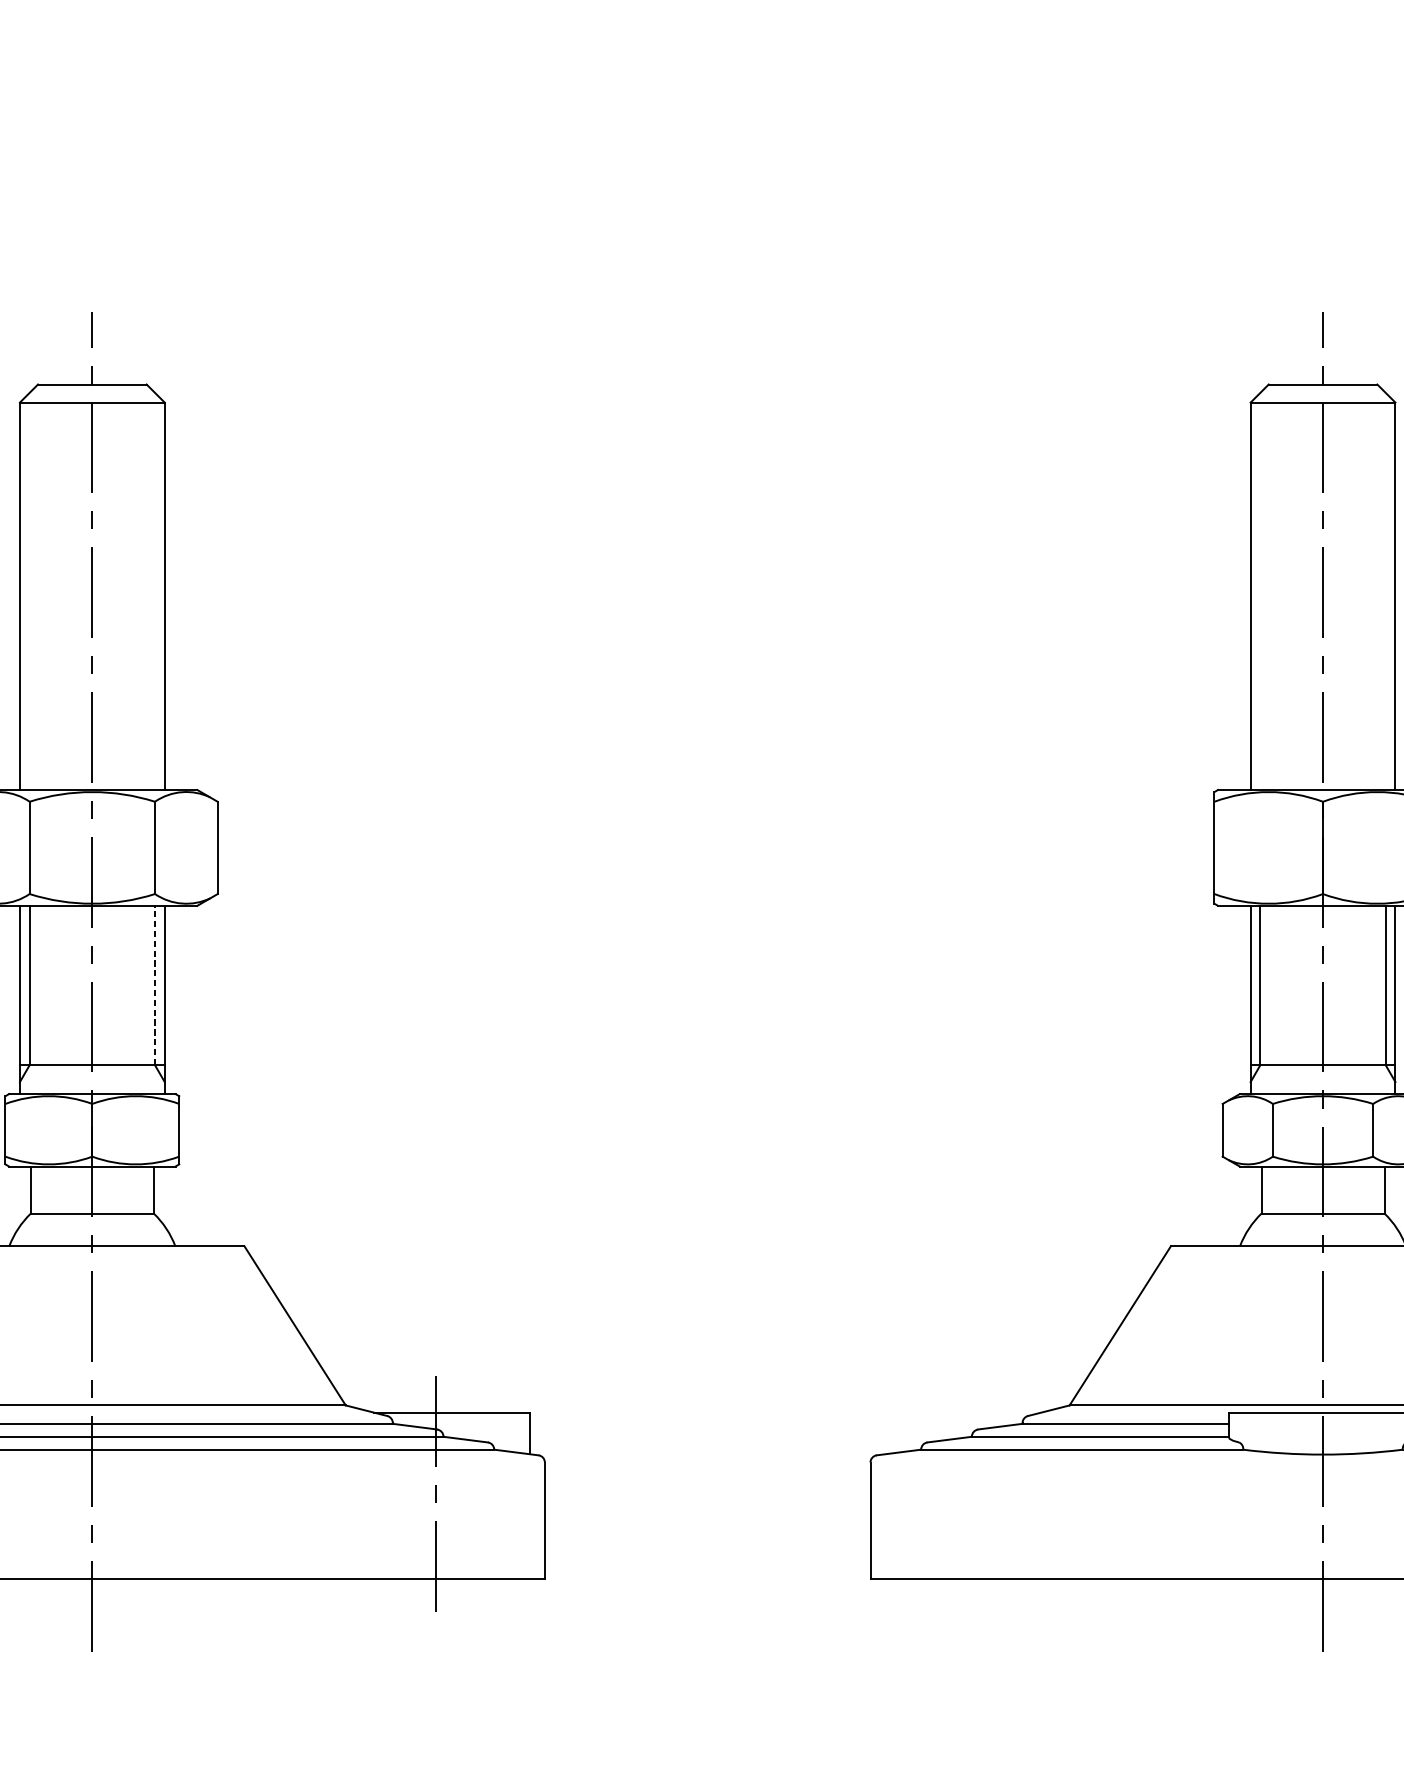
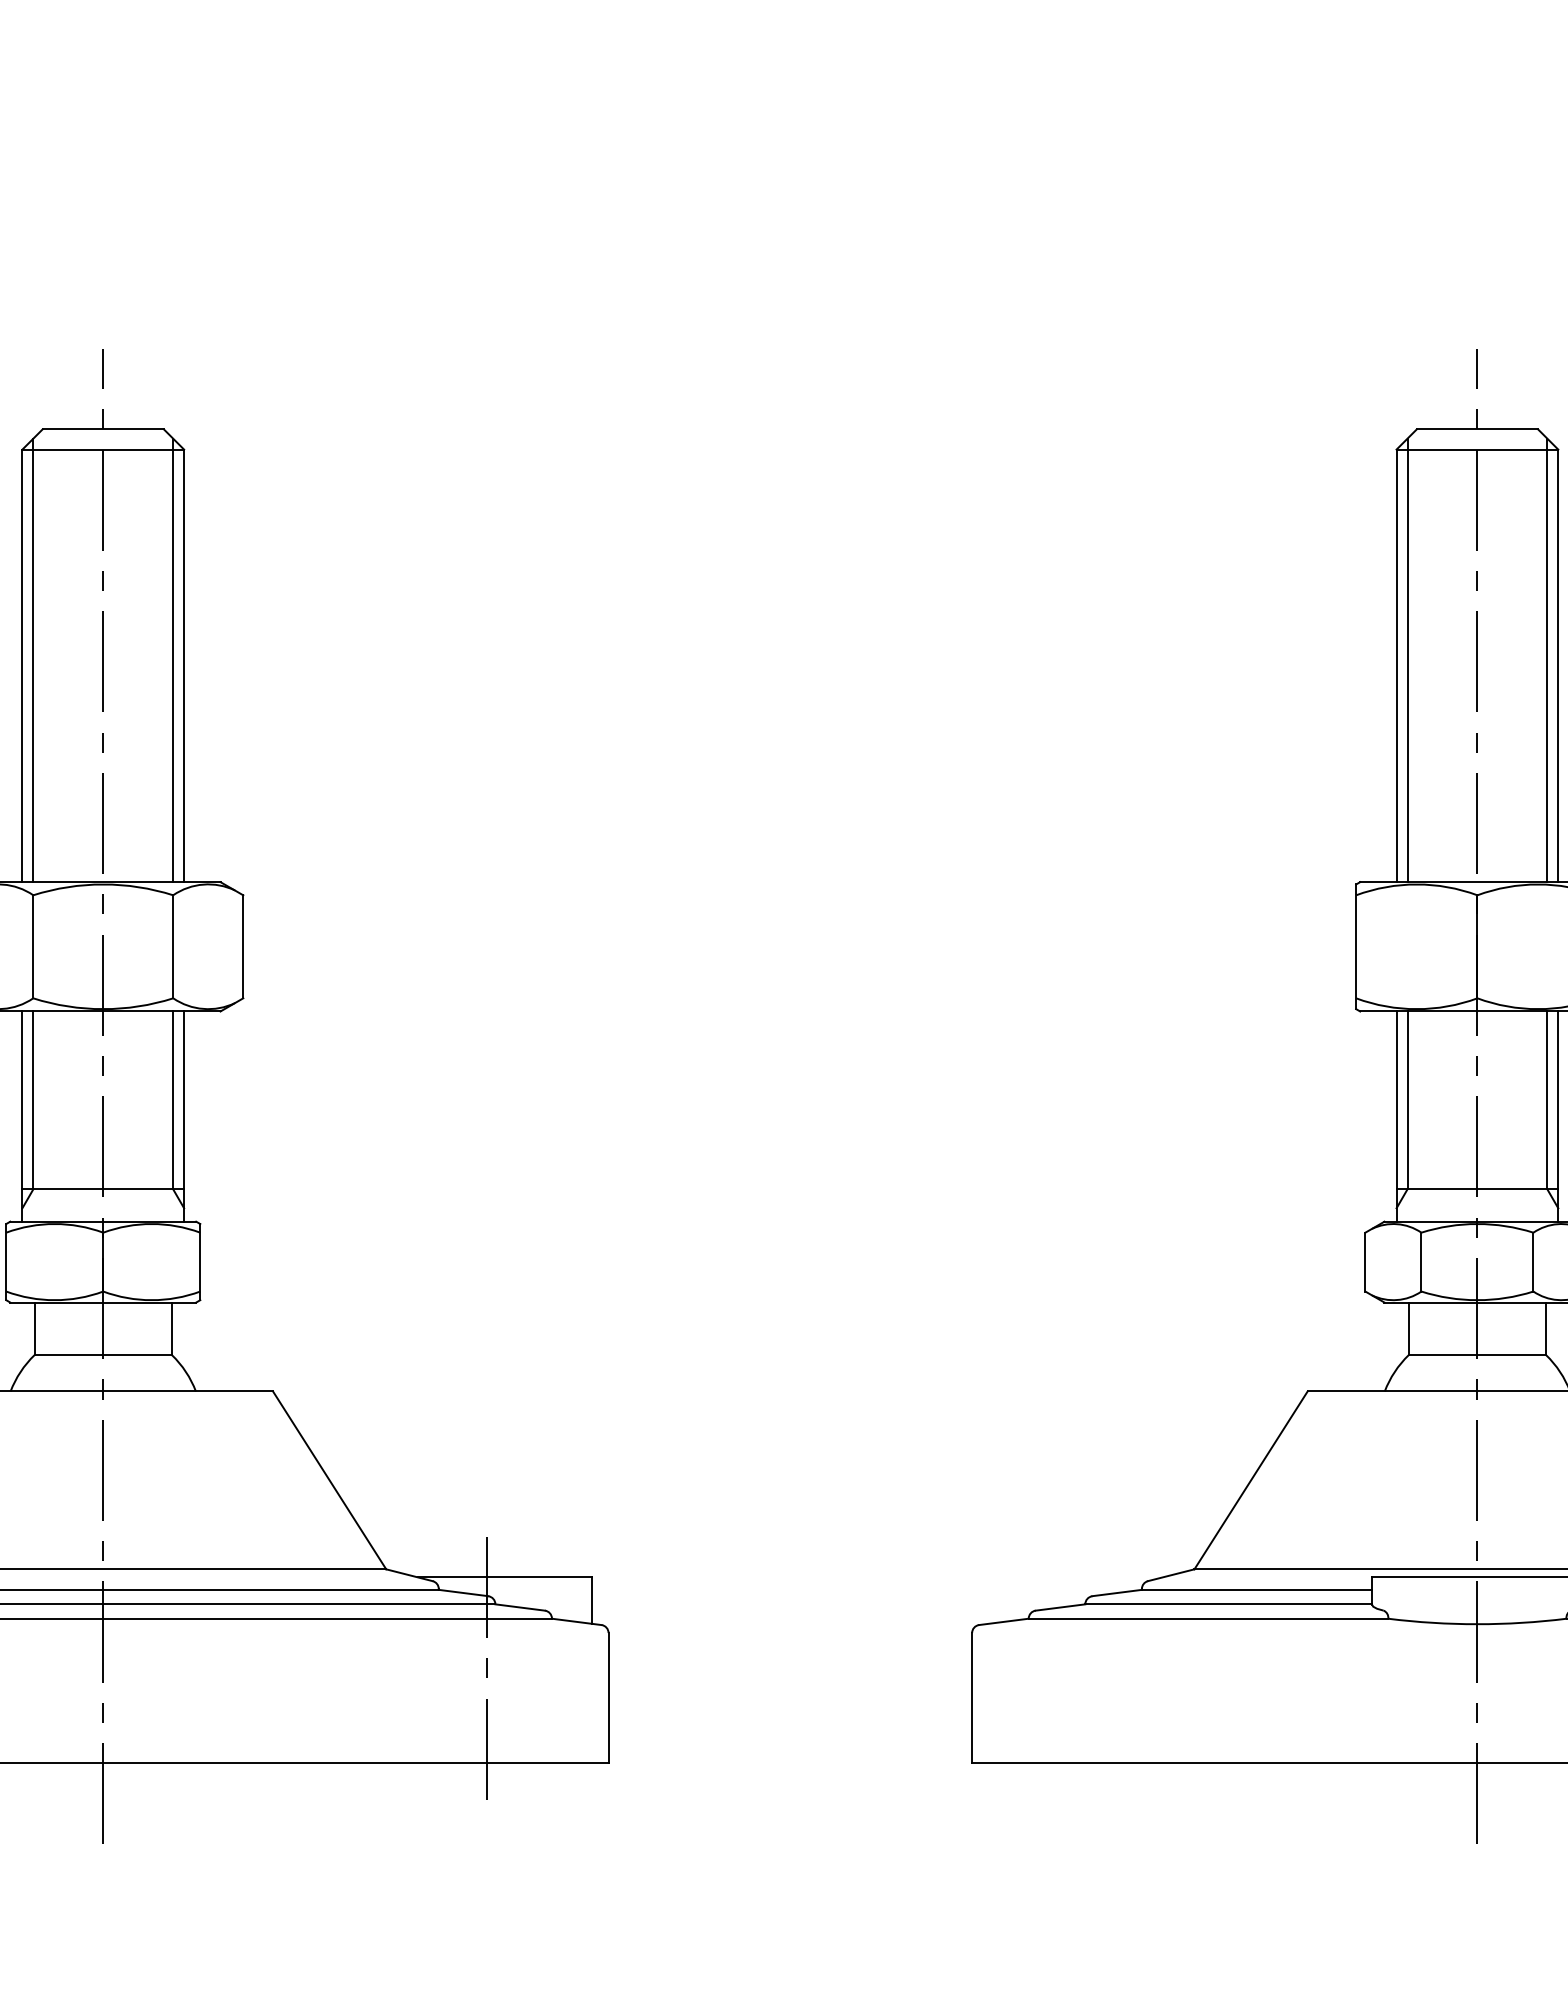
line: (29, 591) -> (33, 660), added
line: (155, 591) -> (173, 660), added
line: (1260, 591) -> (1407, 660), added
line: (1385, 591) -> (1547, 660), added
line: (155, 985) -> (173, 1100), dashed -> solid

